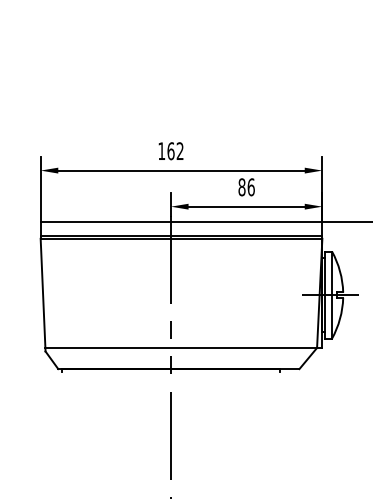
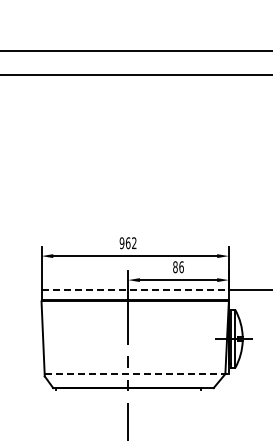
text: (160, 151) -> (121, 243), 162 -> 962
line: (181, 222) -> (135, 290), solid -> dashed
line: (184, 348) -> (137, 374), solid -> dashed

